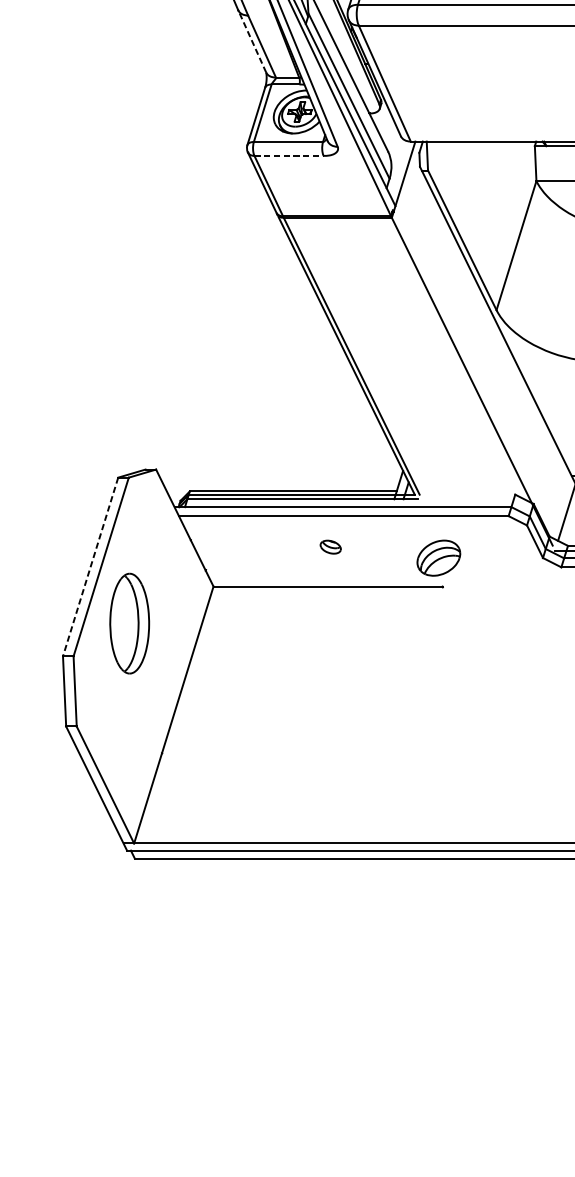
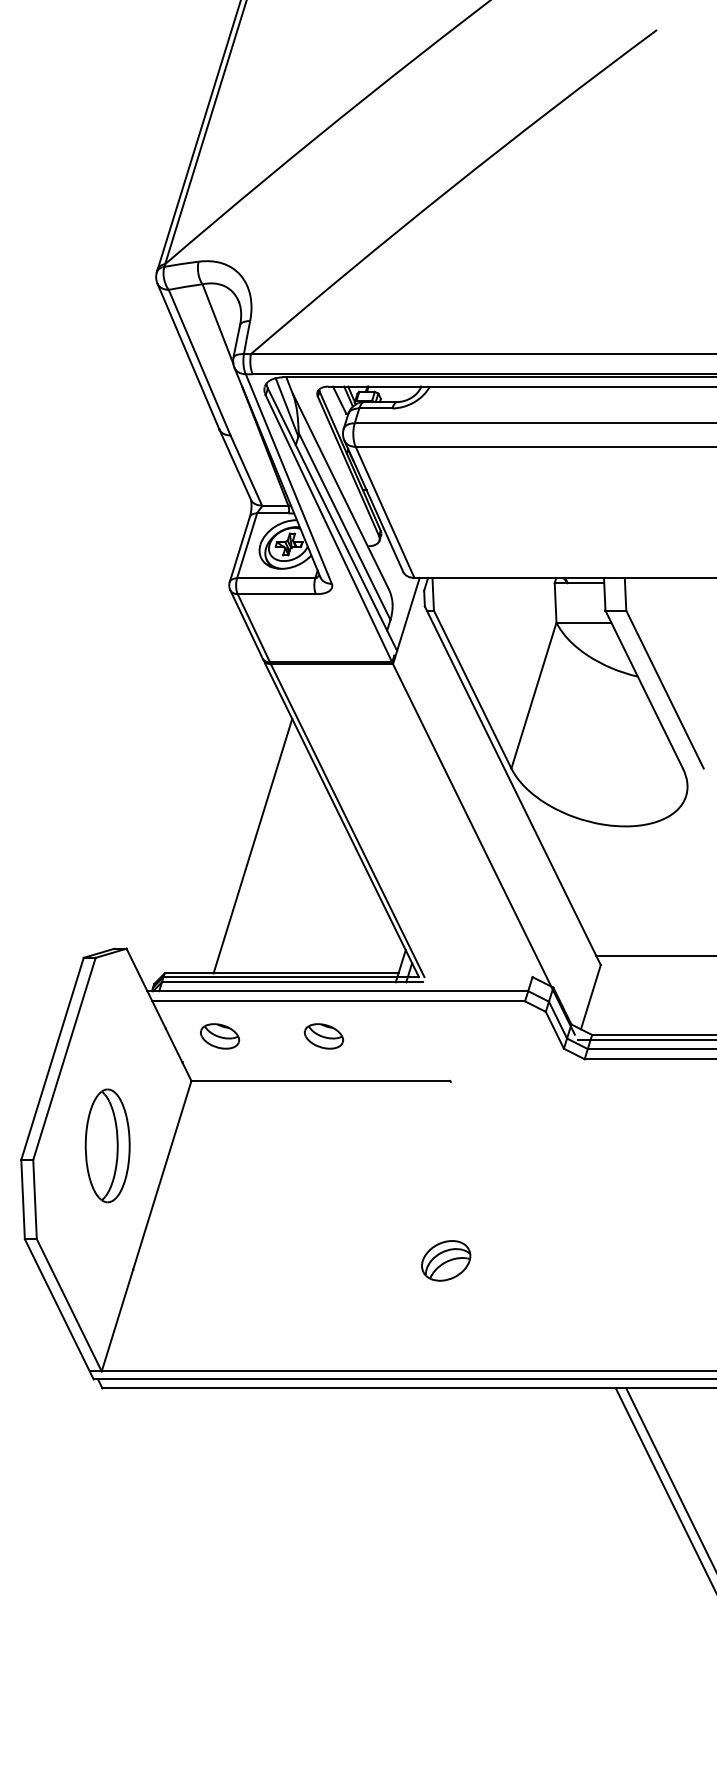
line: (252, 41) -> (235, 464), dashed -> solid
line: (289, 156) -> (277, 594), dashed -> solid
line: (267, 378) -> (252, 845), added
part: (239, 547) -> (220, 1036), added
part: (330, 547) -> (323, 1036), size x1.67
part: (439, 557) -> (446, 1260), moved
line: (90, 566) -> (52, 1058), dashed -> solid
part: (129, 623) -> (107, 1145), moved

